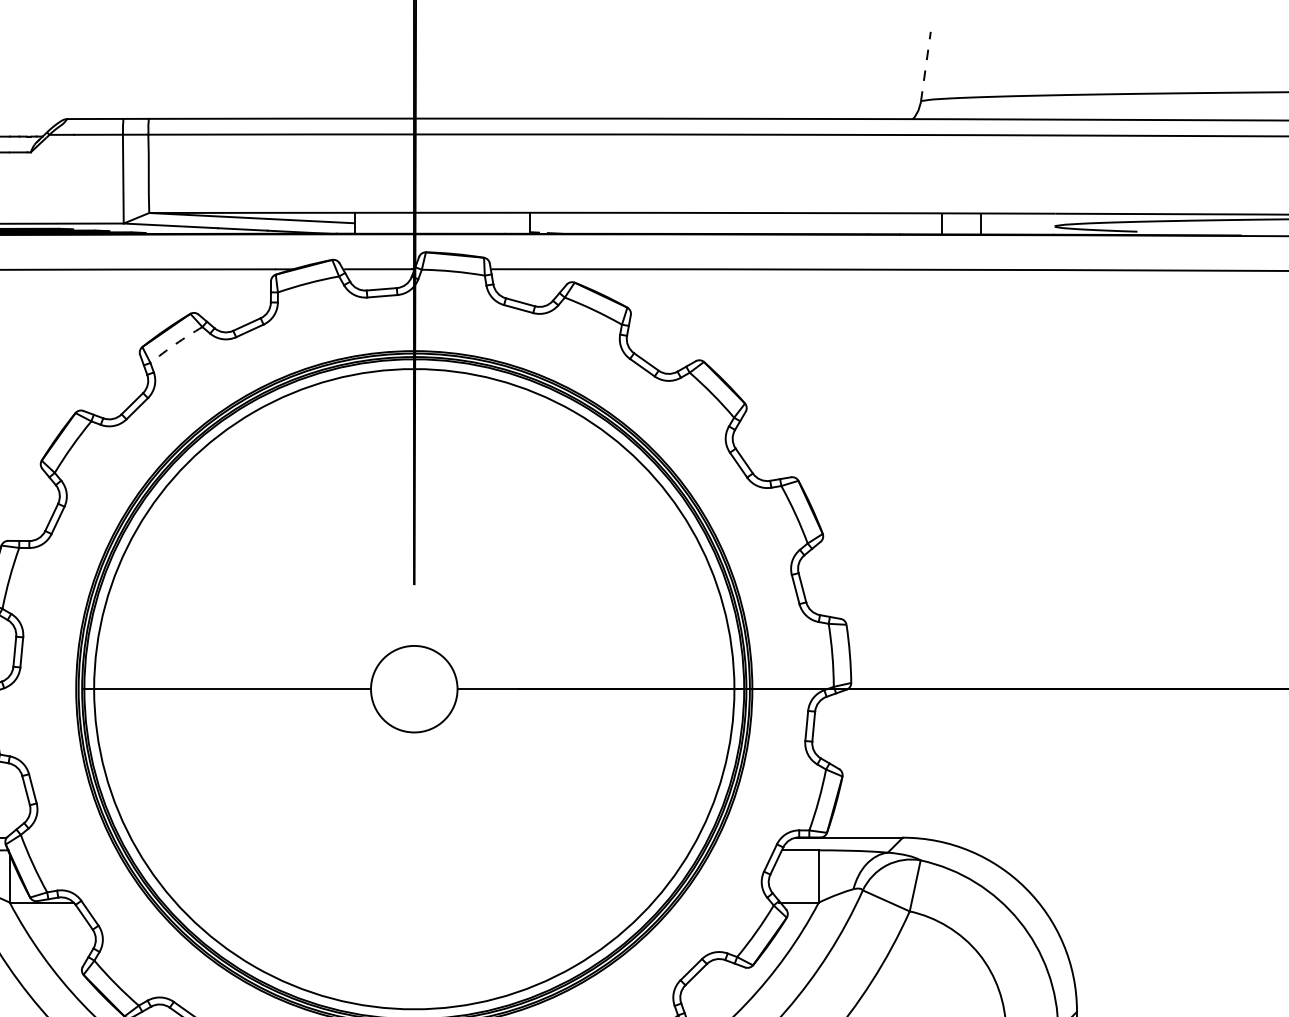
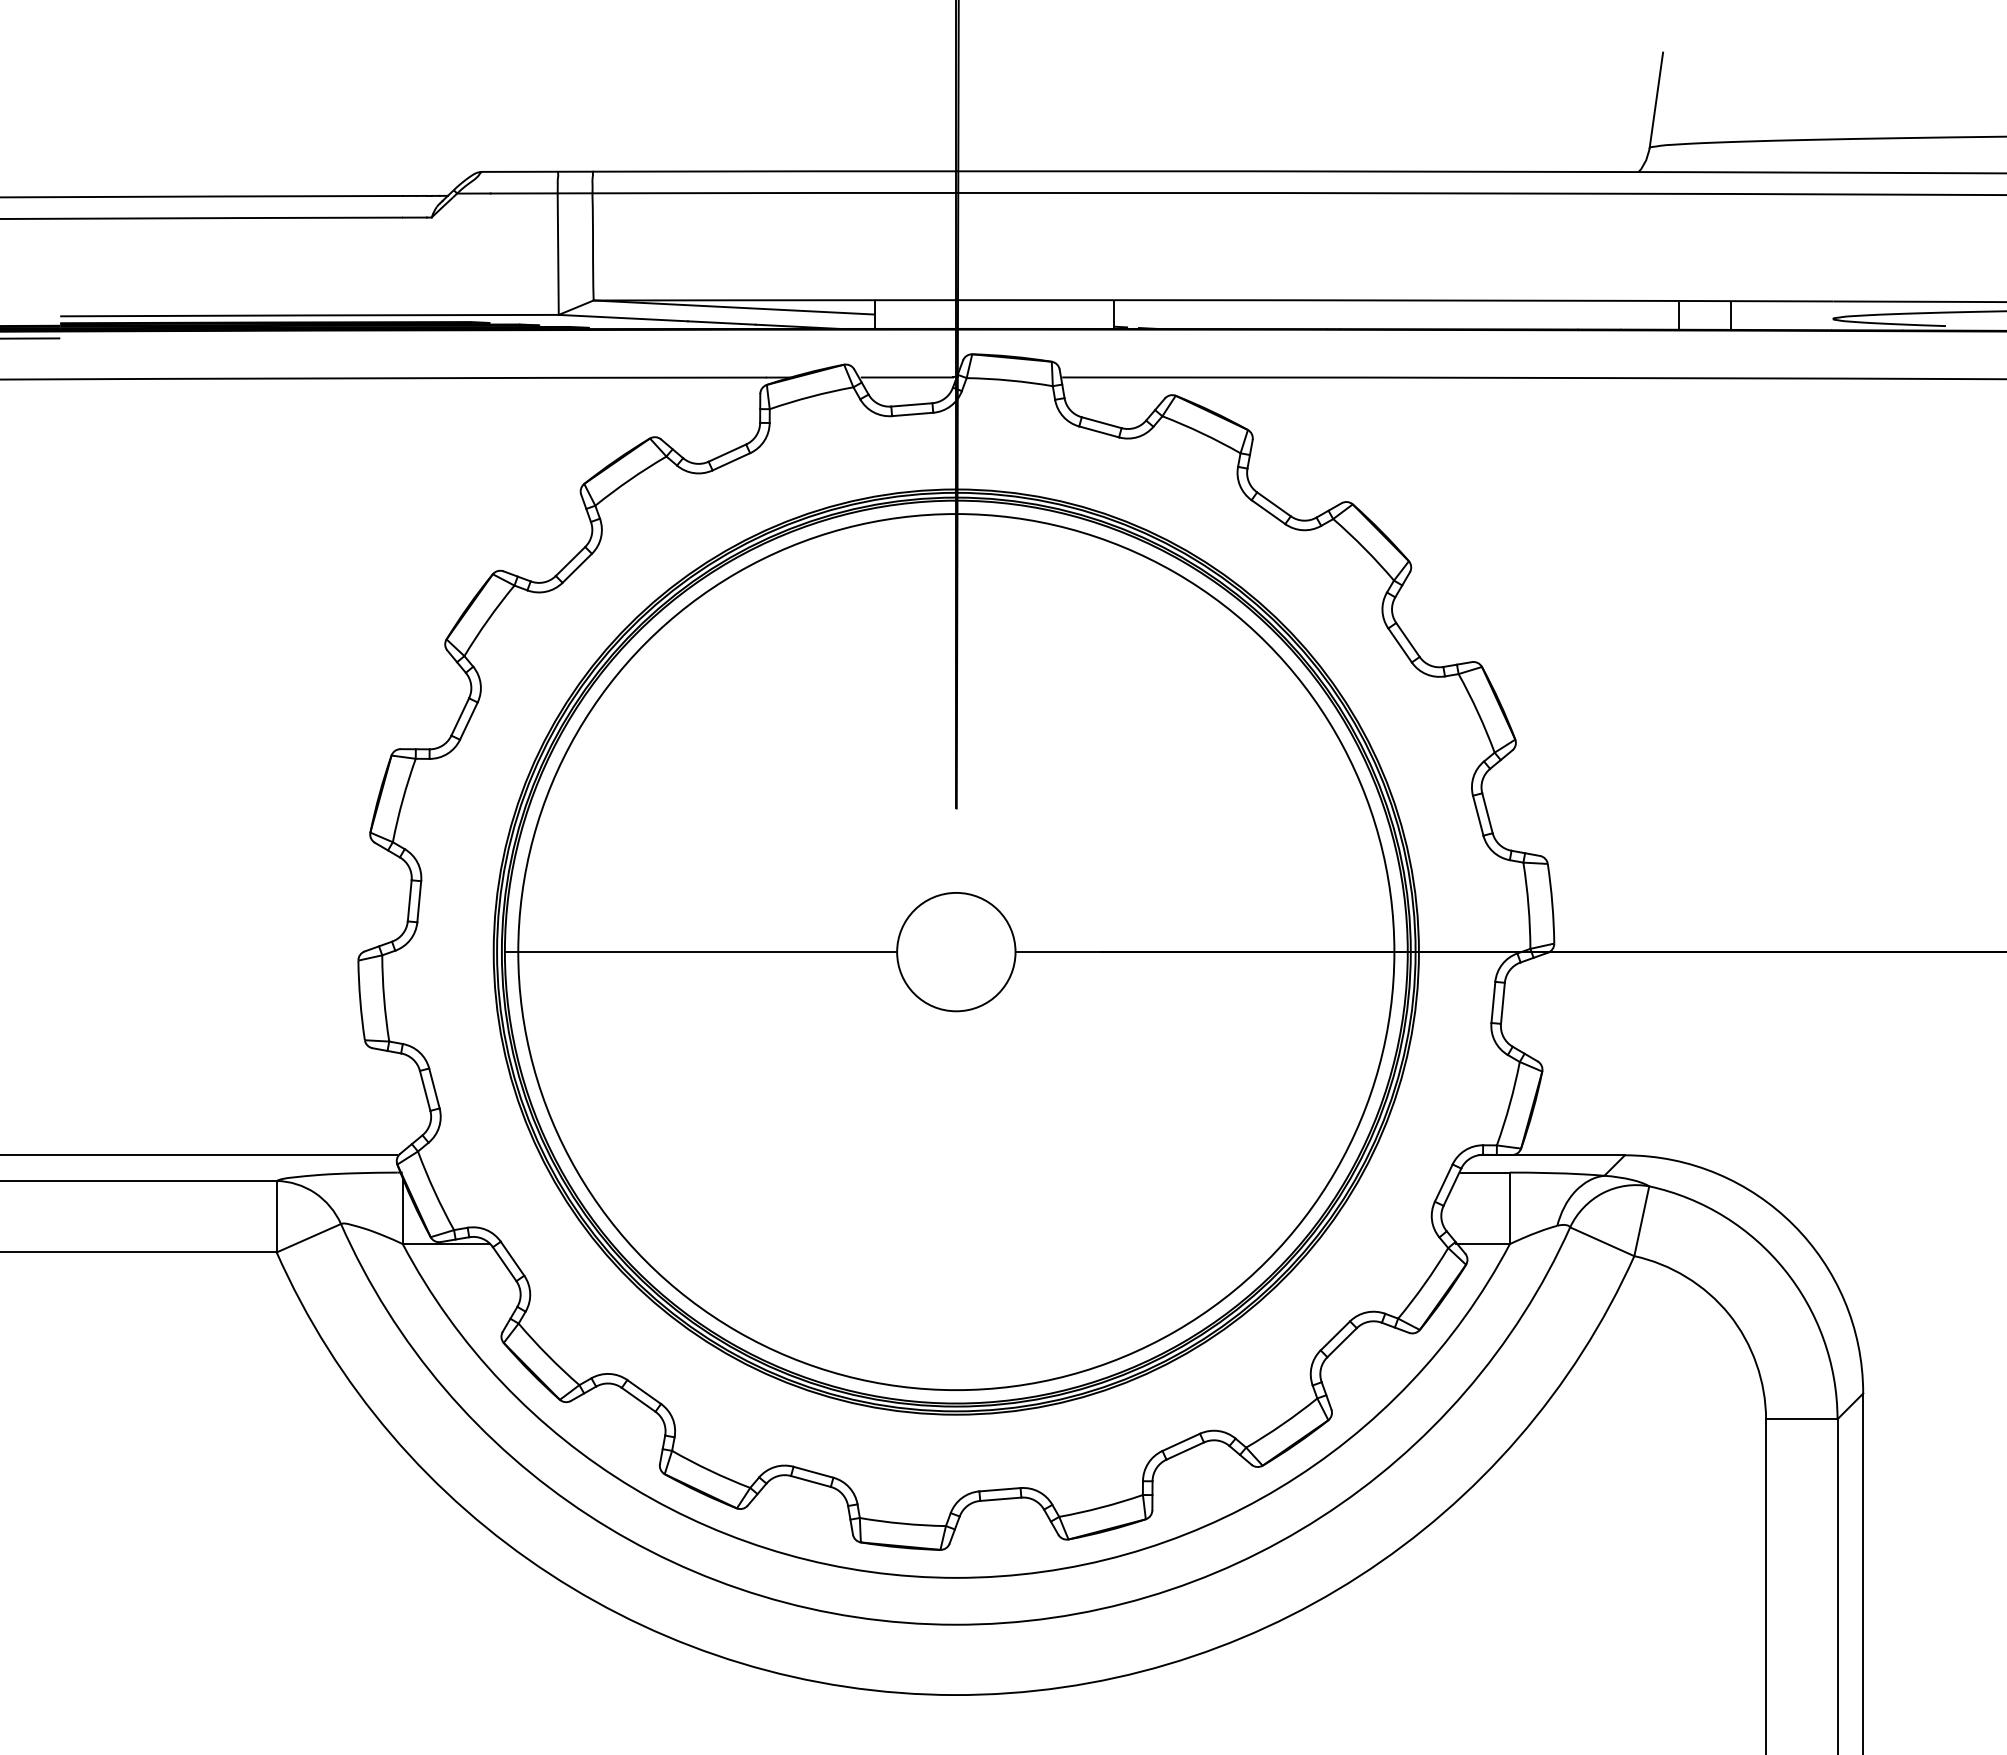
line: (925, 66) -> (1656, 99), dashed -> solid
arc: (175, 343) -> (629, 479), dashed -> solid

